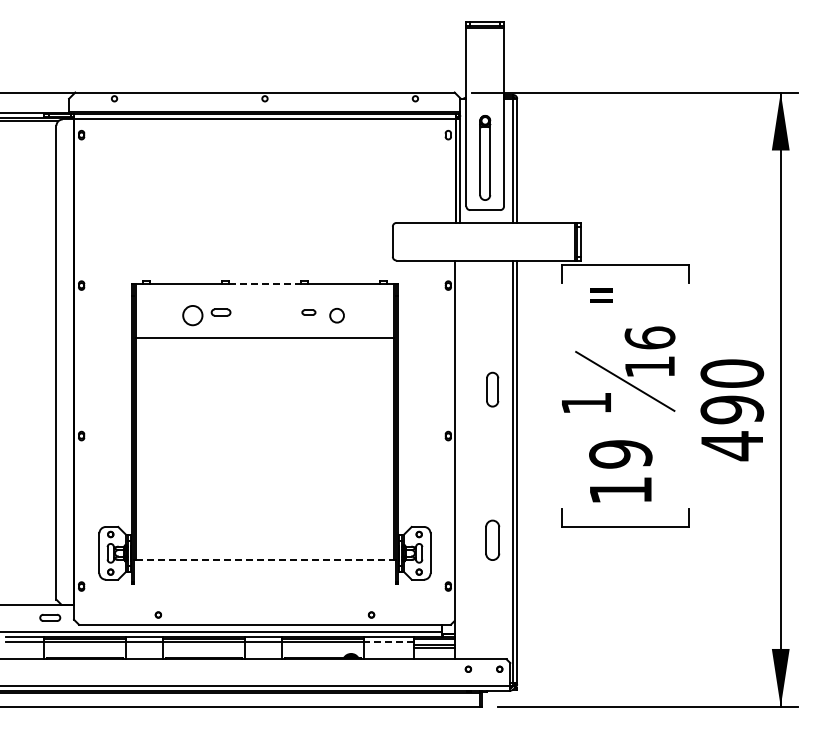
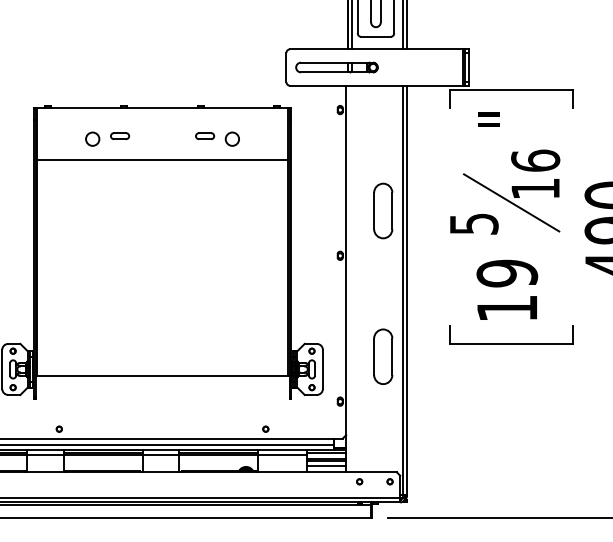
part: (444, 241) -> (336, 67), added
line: (265, 283) -> (163, 108), dashed -> solid
part: (308, 312) -> (204, 136), size x1.43
circle: (192, 315) -> (92, 139), size x0.71
part: (492, 389) -> (383, 210), size x1.67
text: (586, 403) -> (474, 224), 1 -> 5
part: (492, 540) -> (383, 357), size x1.43
line: (265, 559) -> (163, 375), dashed -> solid
line: (388, 641) -> (282, 454), dashed -> solid
line: (433, 653) -> (325, 466), added

